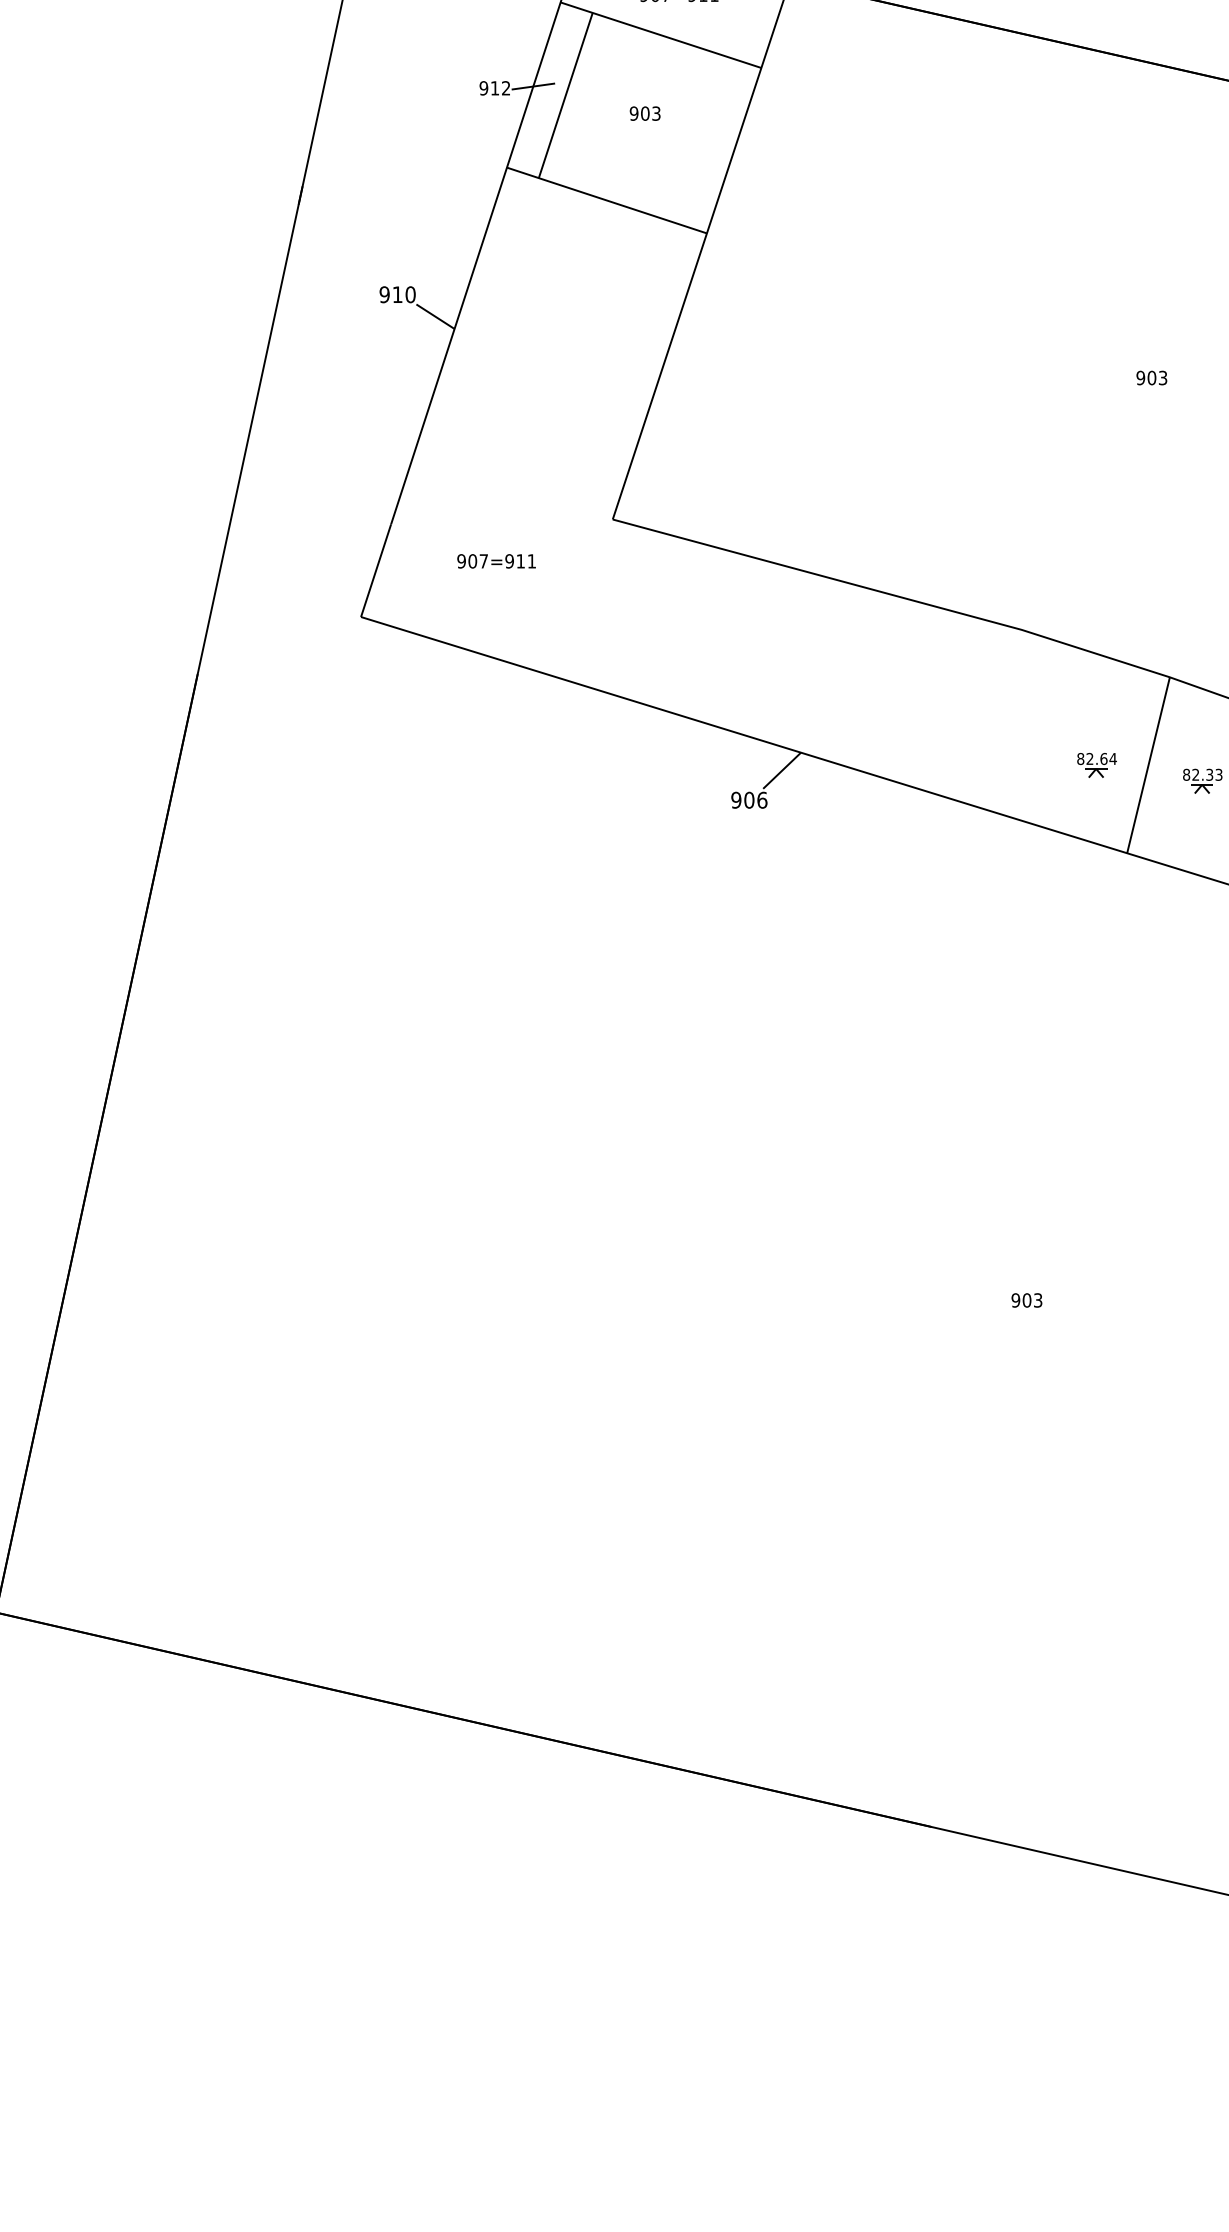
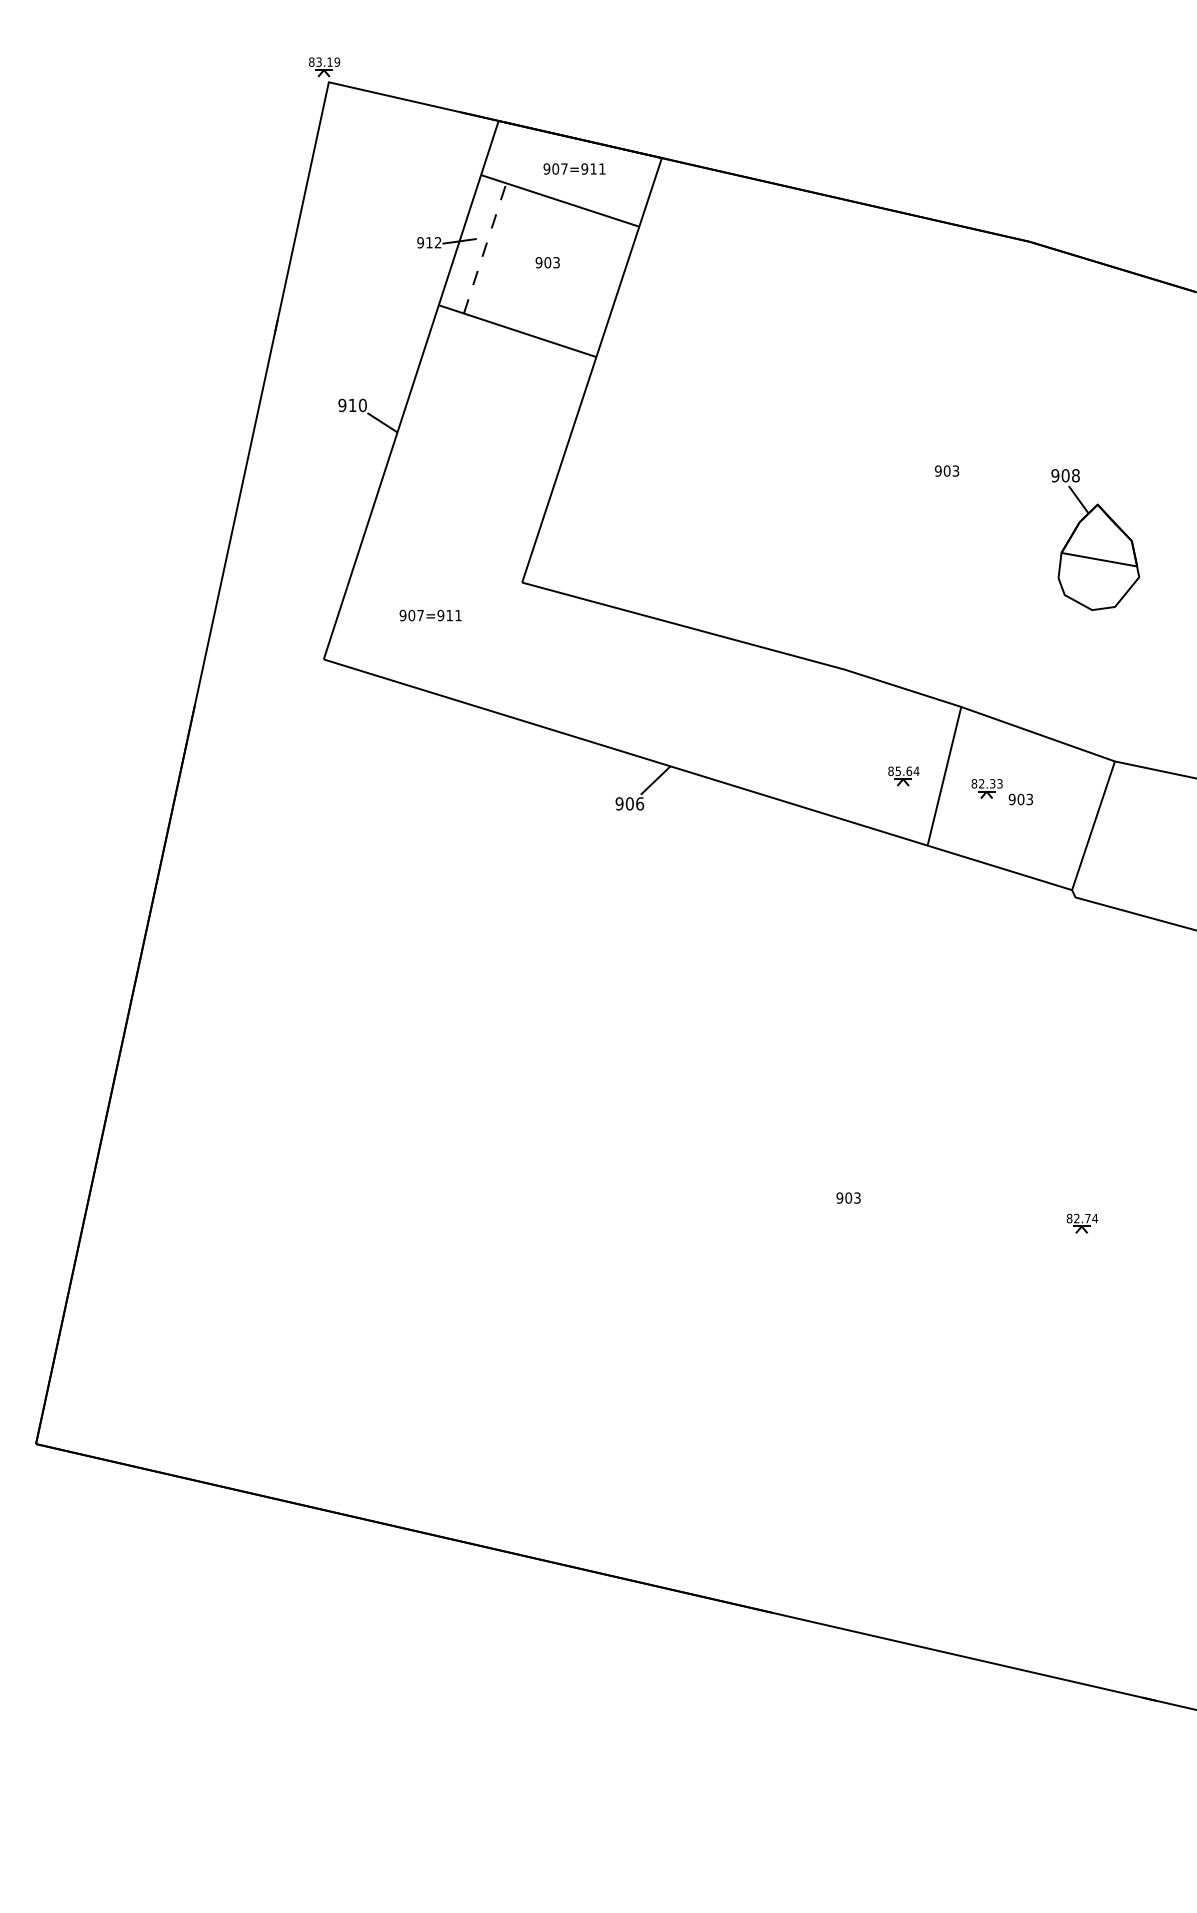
line: (566, 94) -> (485, 247), solid -> dashed
text: (1088, 759) -> (897, 771), 82.64 -> 85.64

